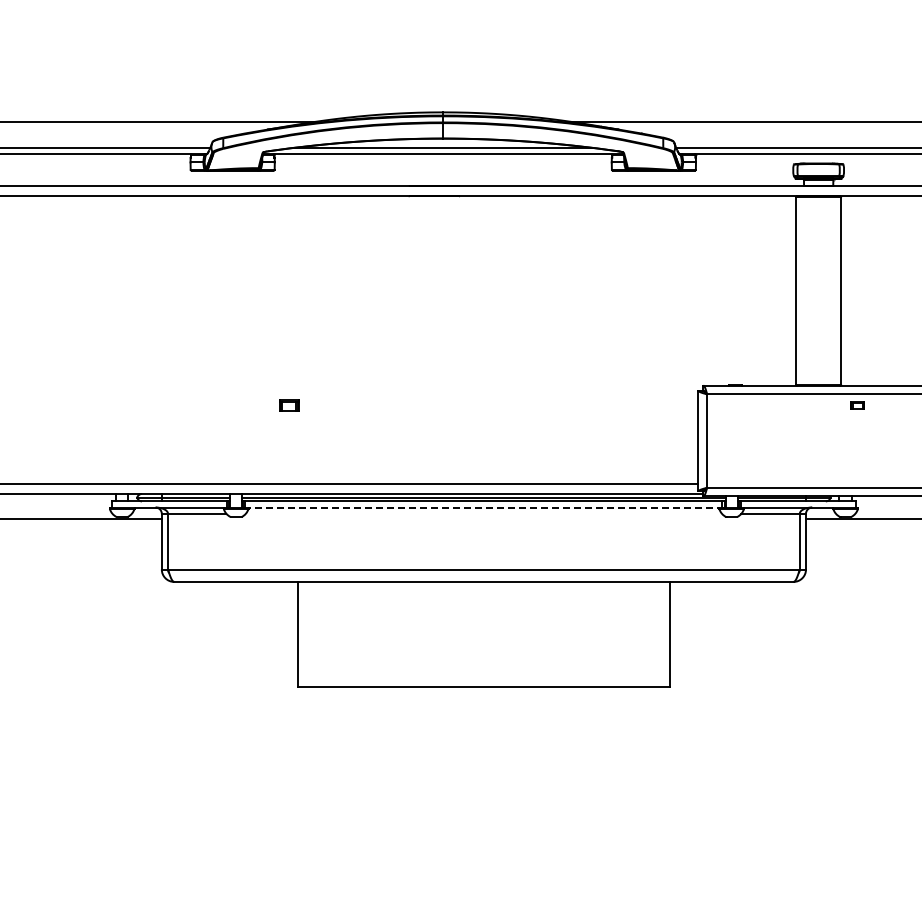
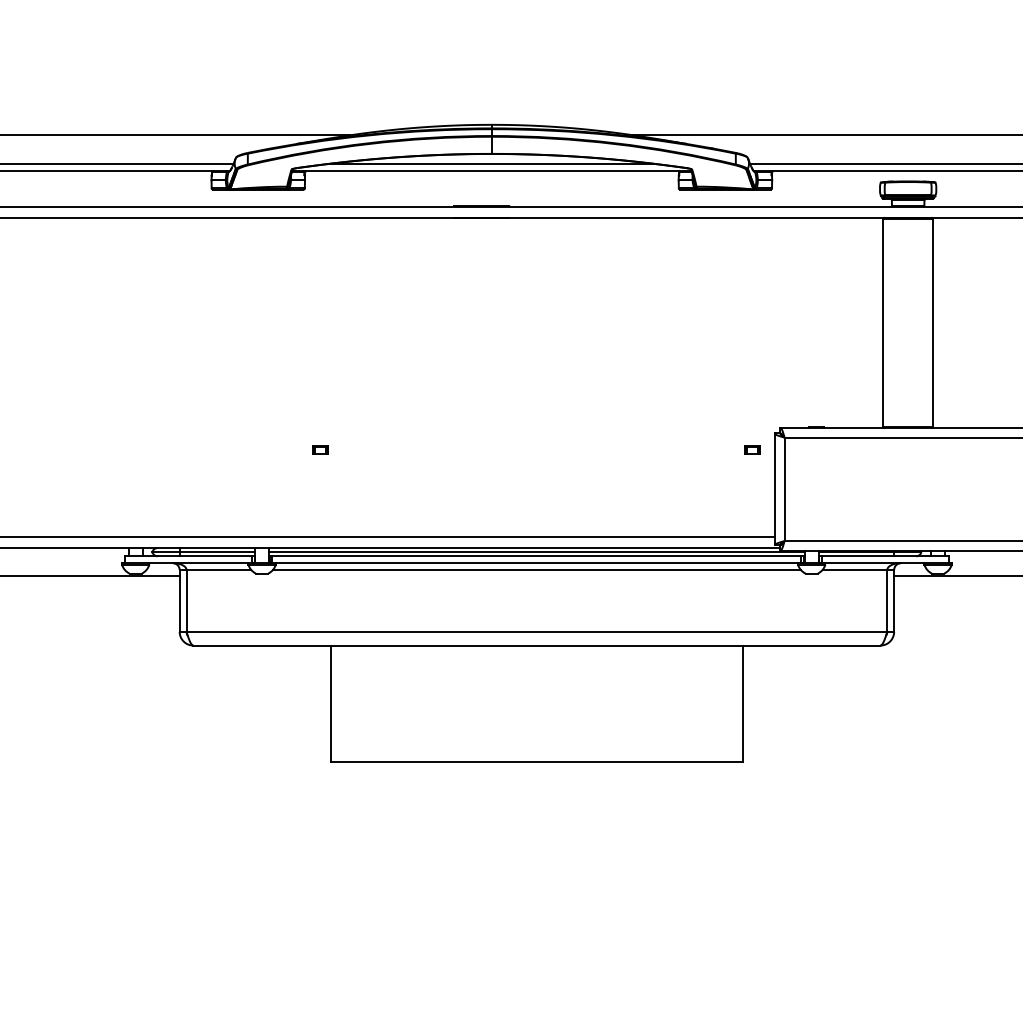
part: (288, 405) -> (320, 449), size x0.71
part: (857, 405) -> (752, 449), moved
line: (483, 507) -> (536, 563), dashed -> solid
line: (483, 513) -> (536, 569), added

